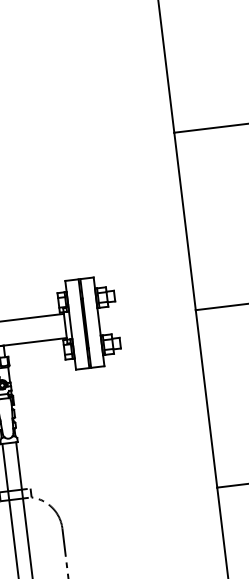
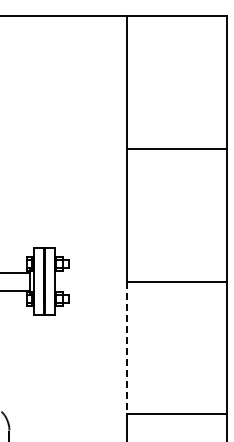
line: (207, 399) -> (127, 348), solid -> dashed

